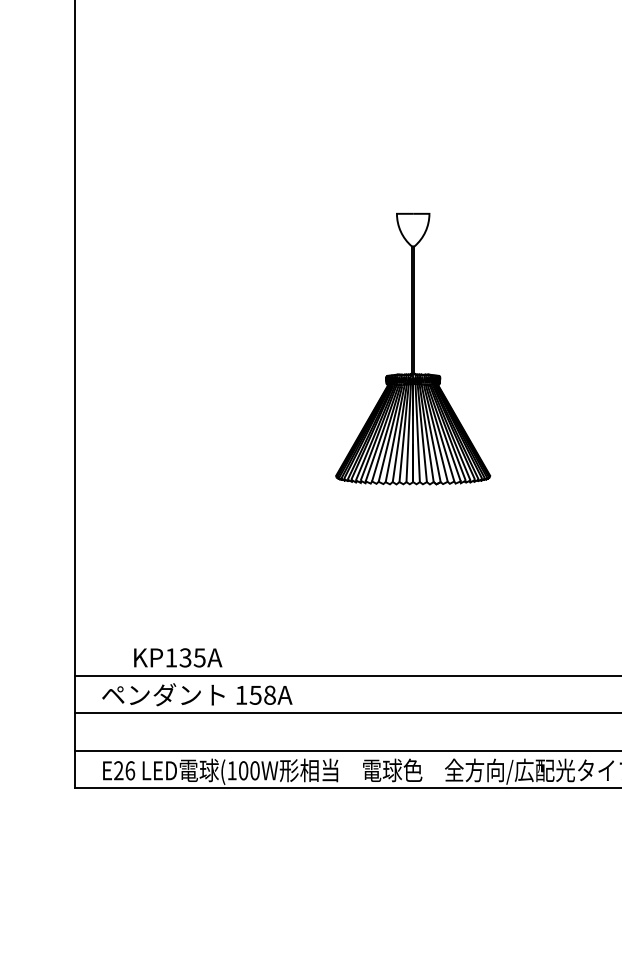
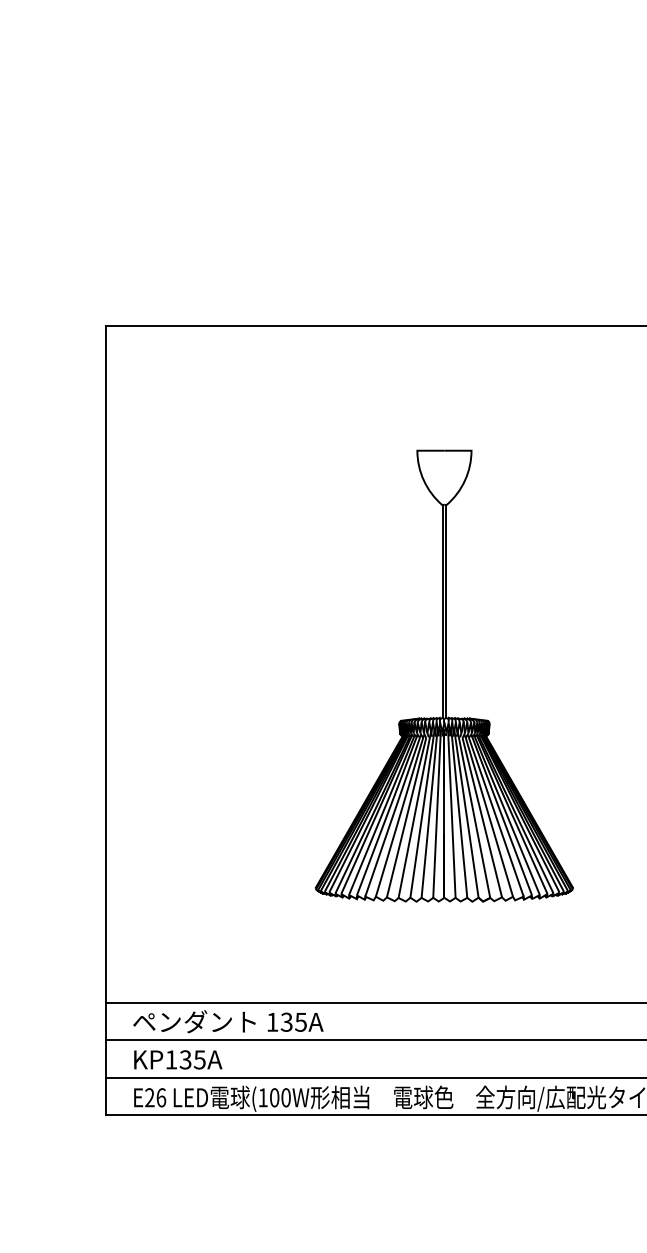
part: (412, 348) -> (443, 675), size x1.67
text: (178, 657) -> (178, 1059), moved
text: (262, 694) -> (293, 1021), 158A -> 135A

